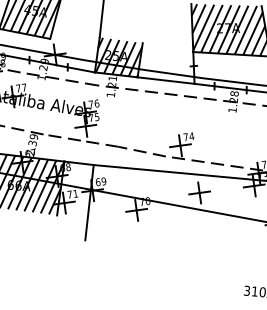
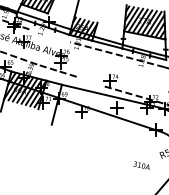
line: (58, 78) -> (49, 35), removed
line: (140, 150) -> (88, 80), removed

